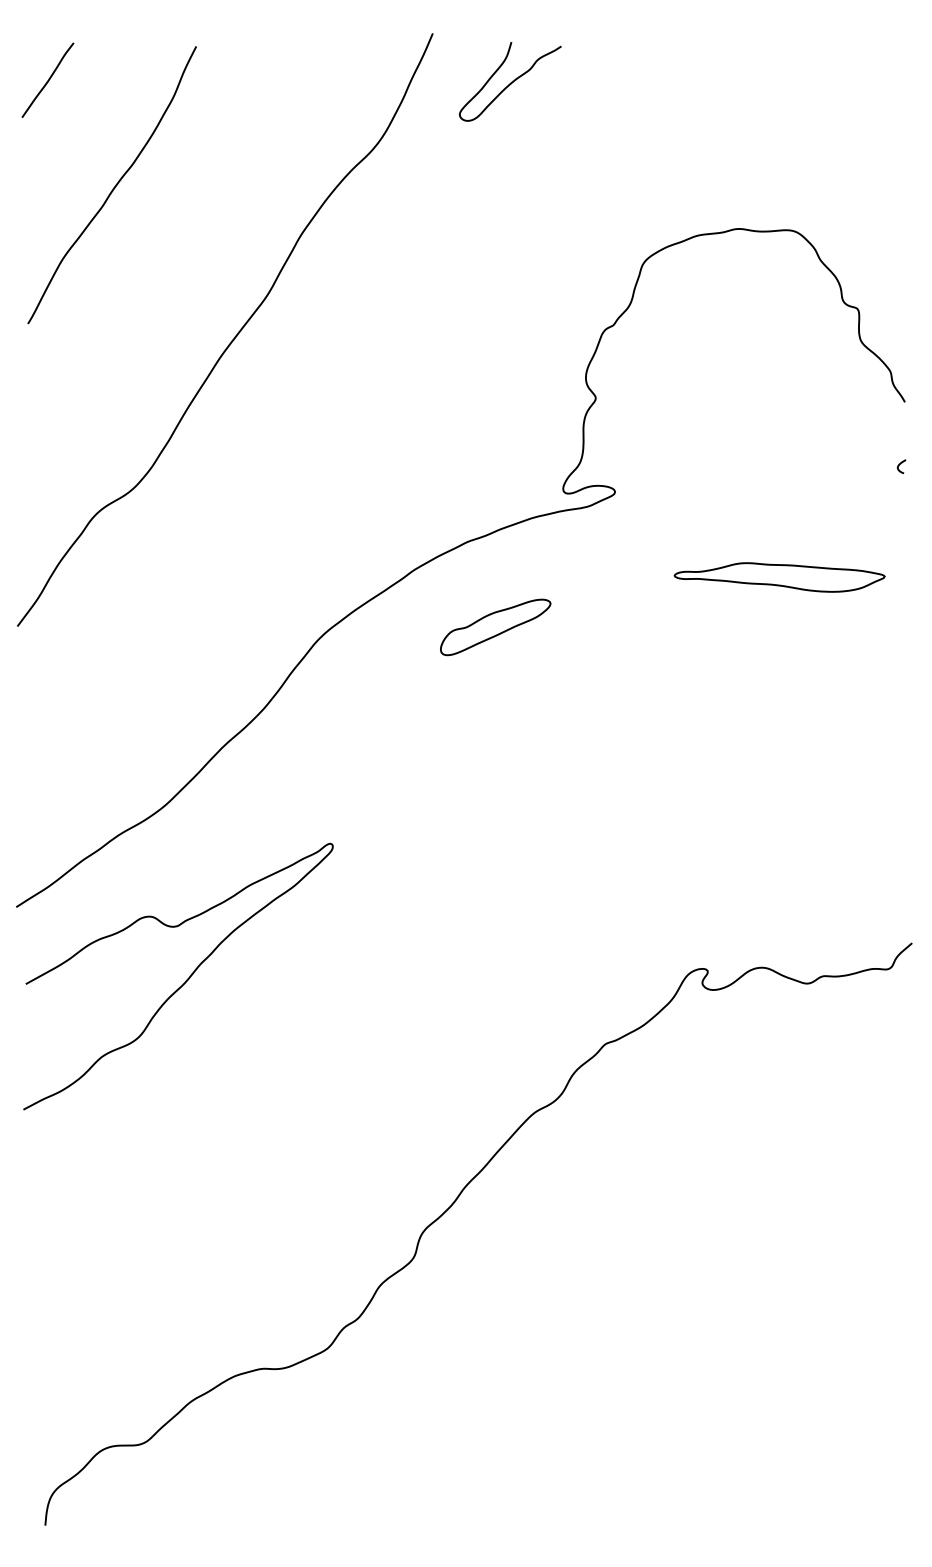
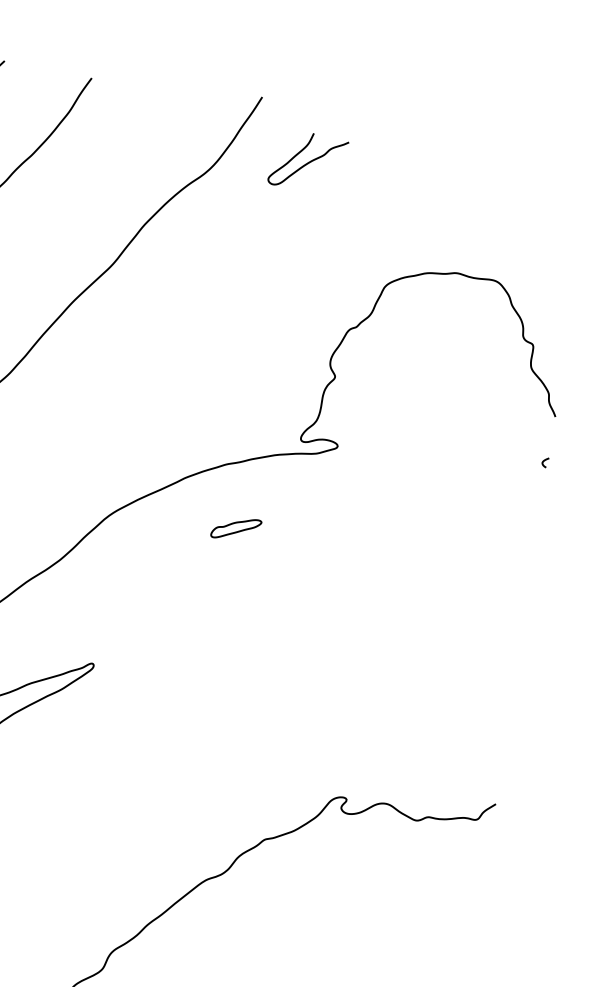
curve: (511, 81) -> (309, 161), moved
part: (779, 577) -> (444, 527), removed
part: (495, 627) -> (236, 528), size x0.6

